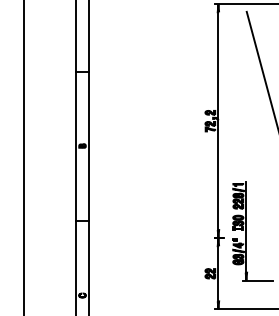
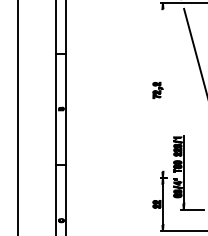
line: (217, 121) -> (162, 90), removed

